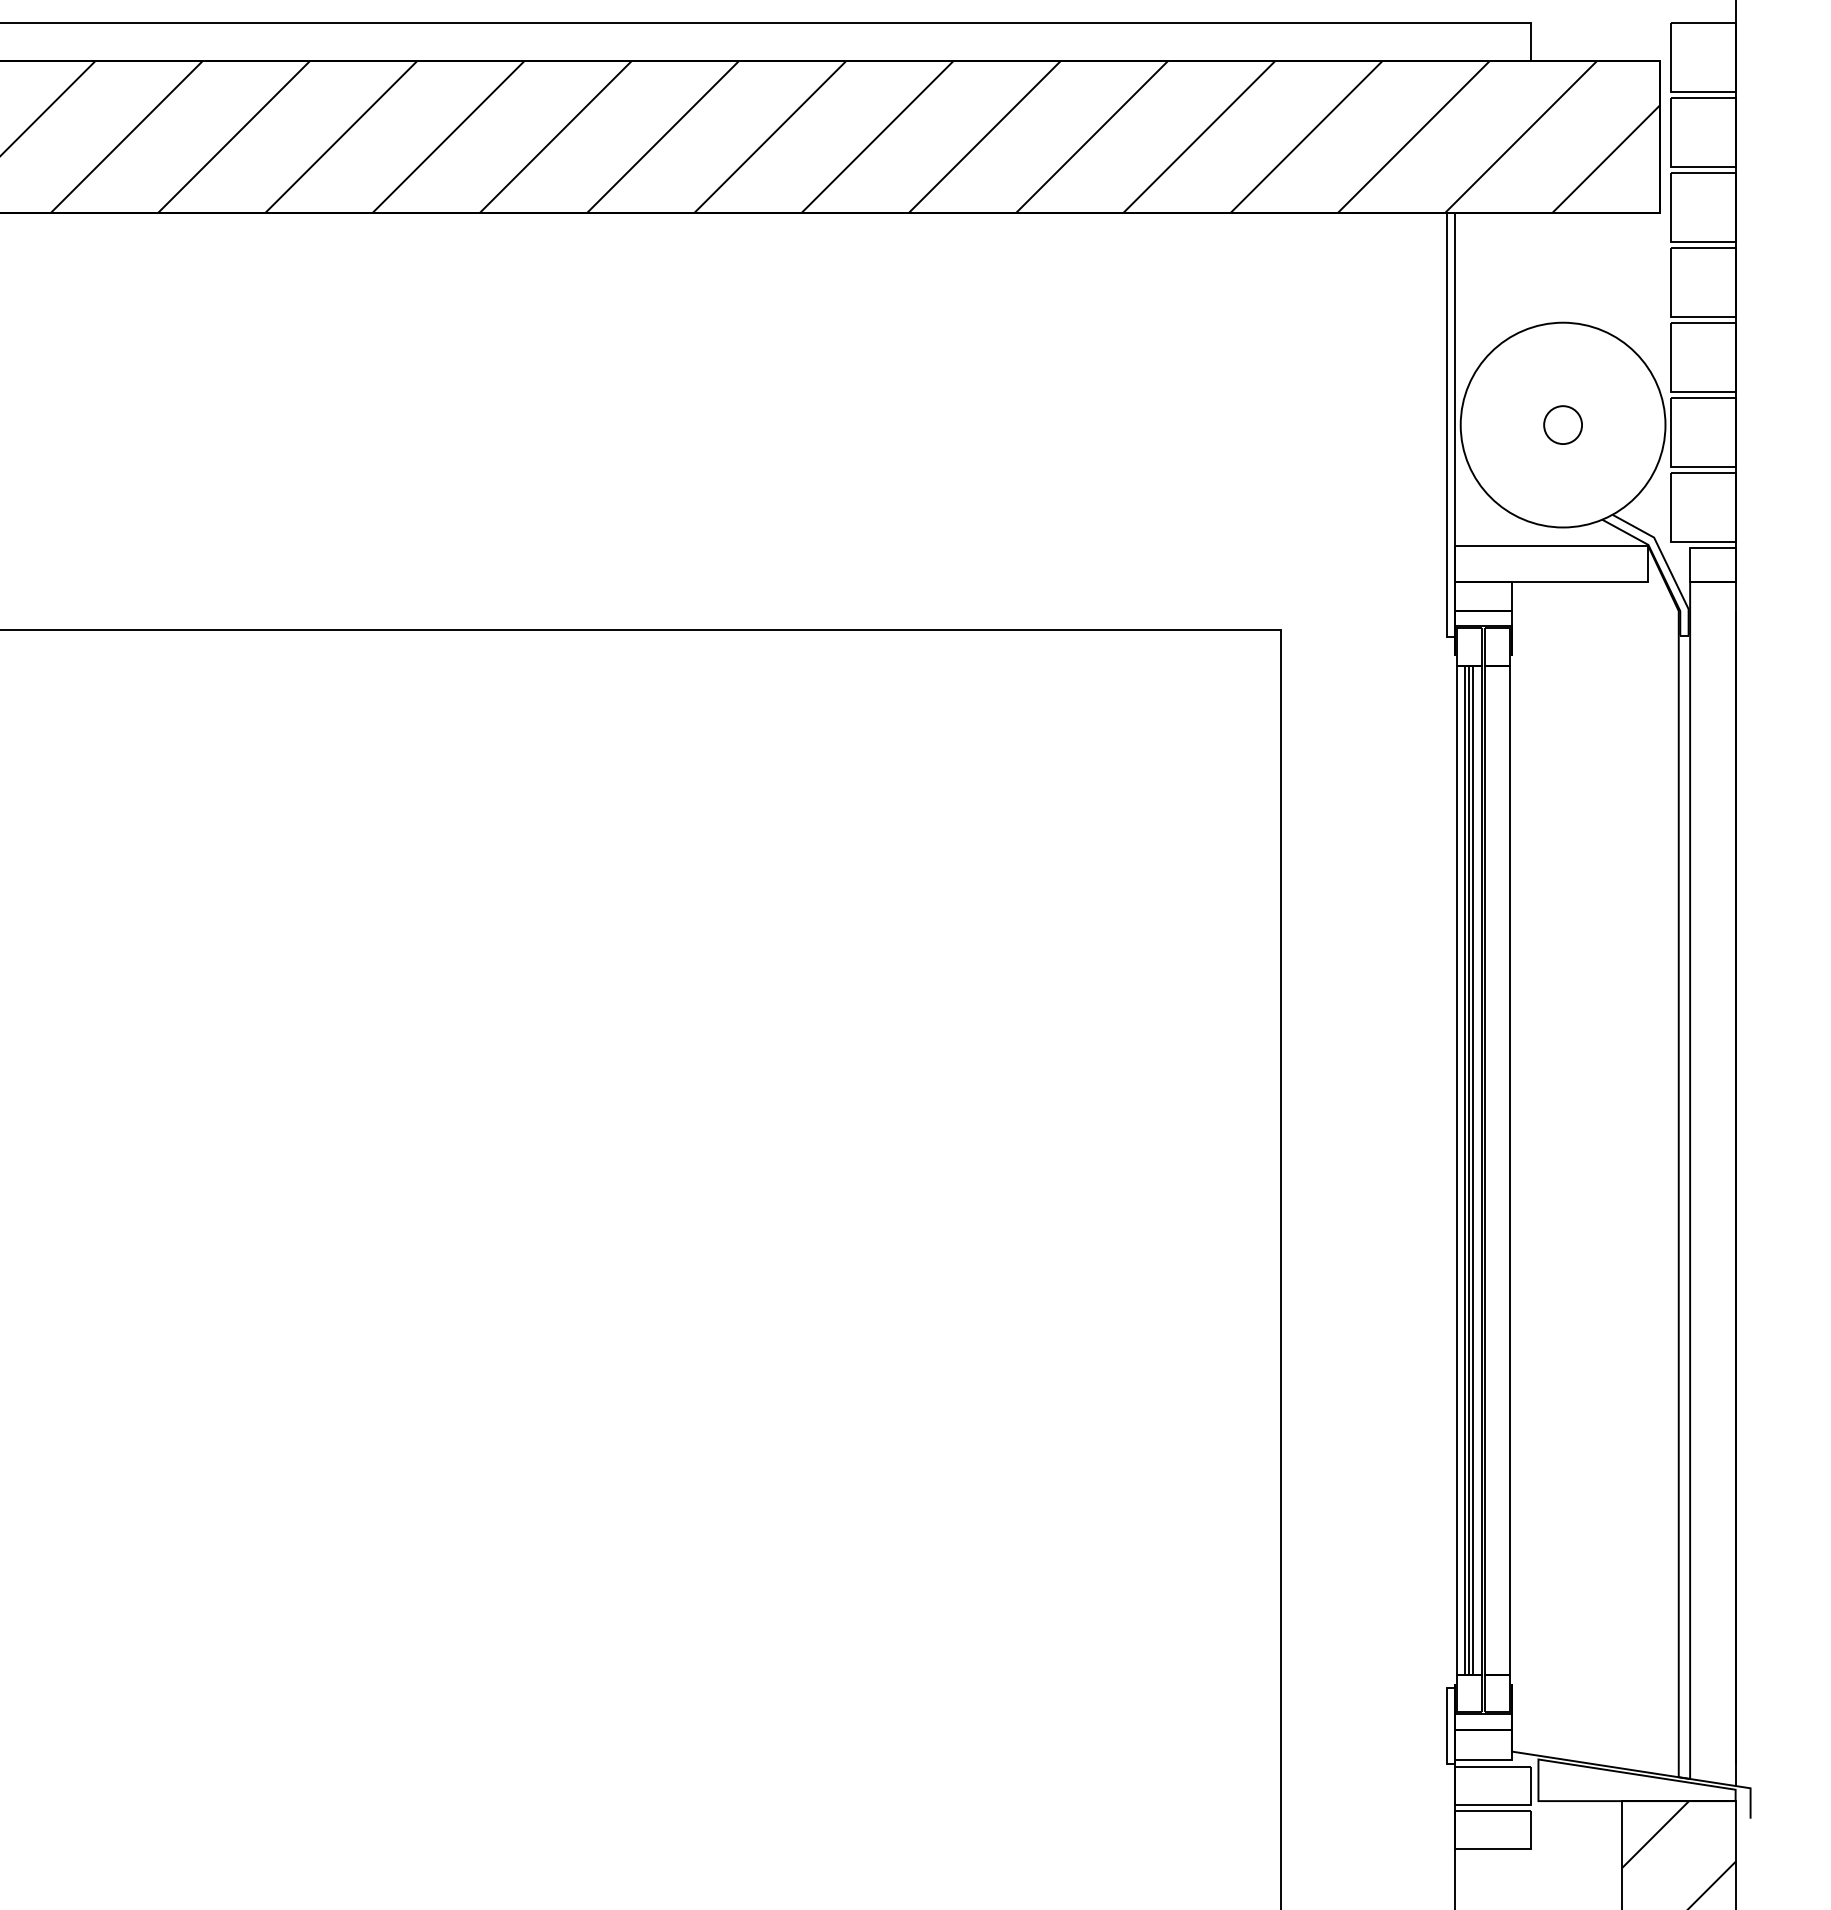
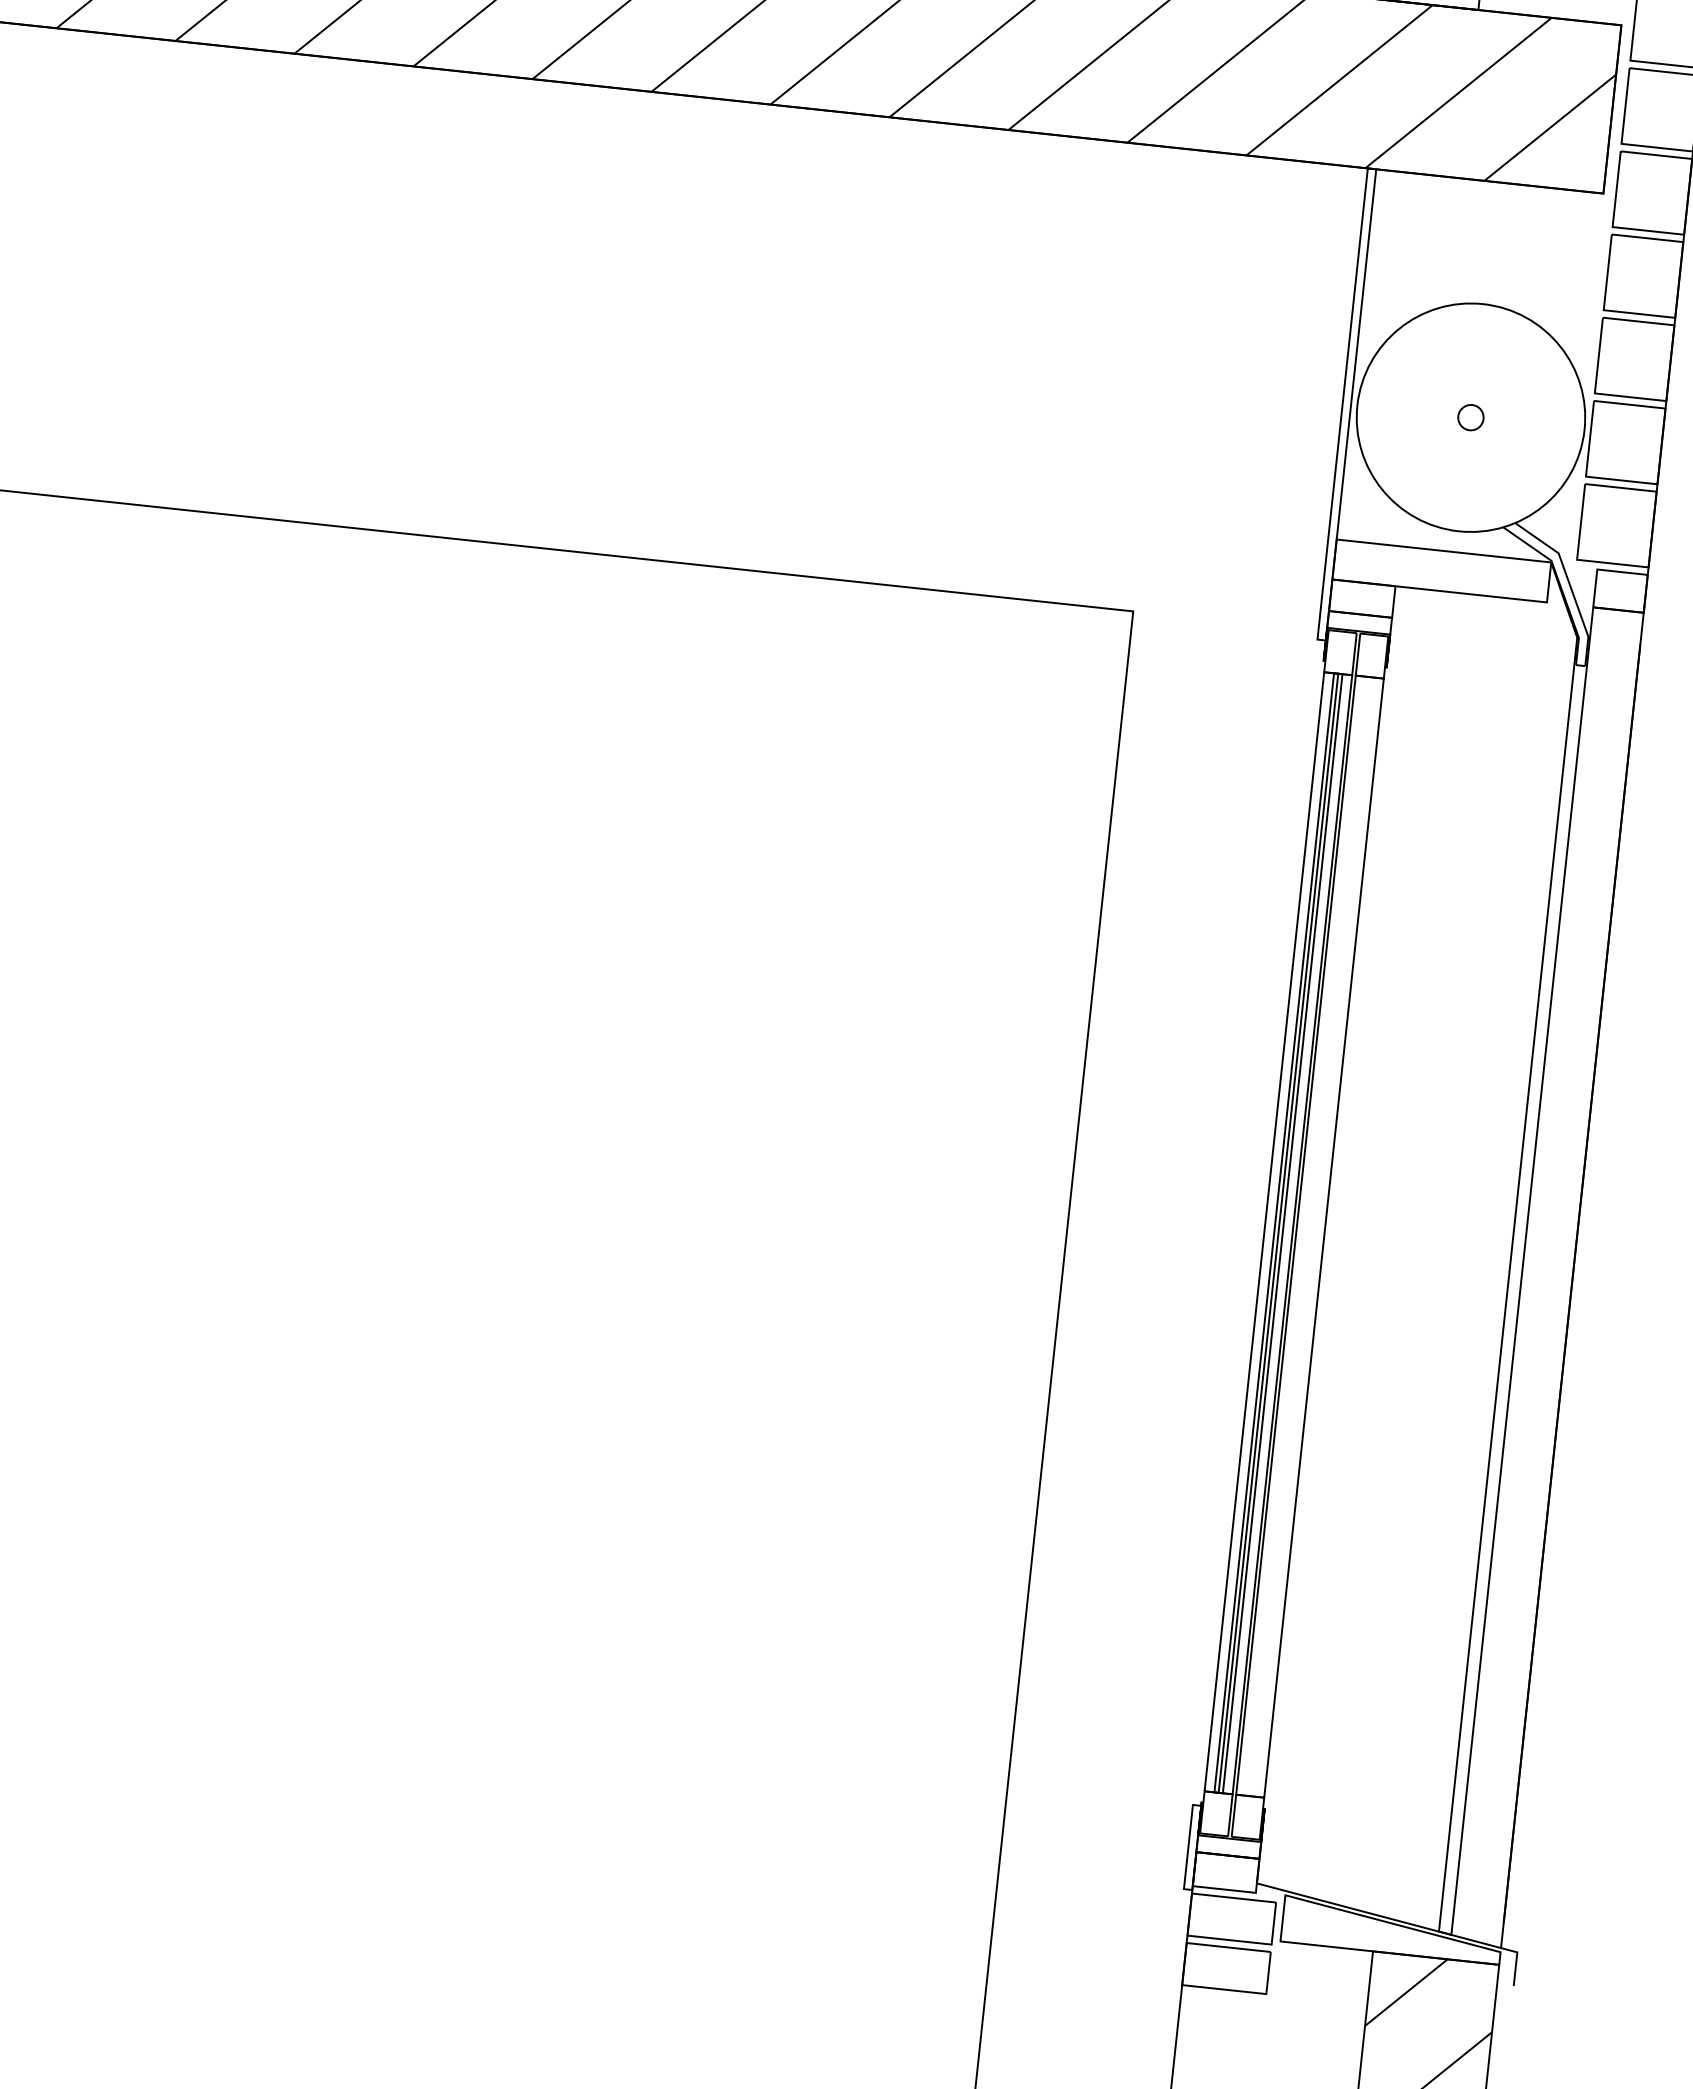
circle: (1562, 424) -> (1470, 416), size x0.6

